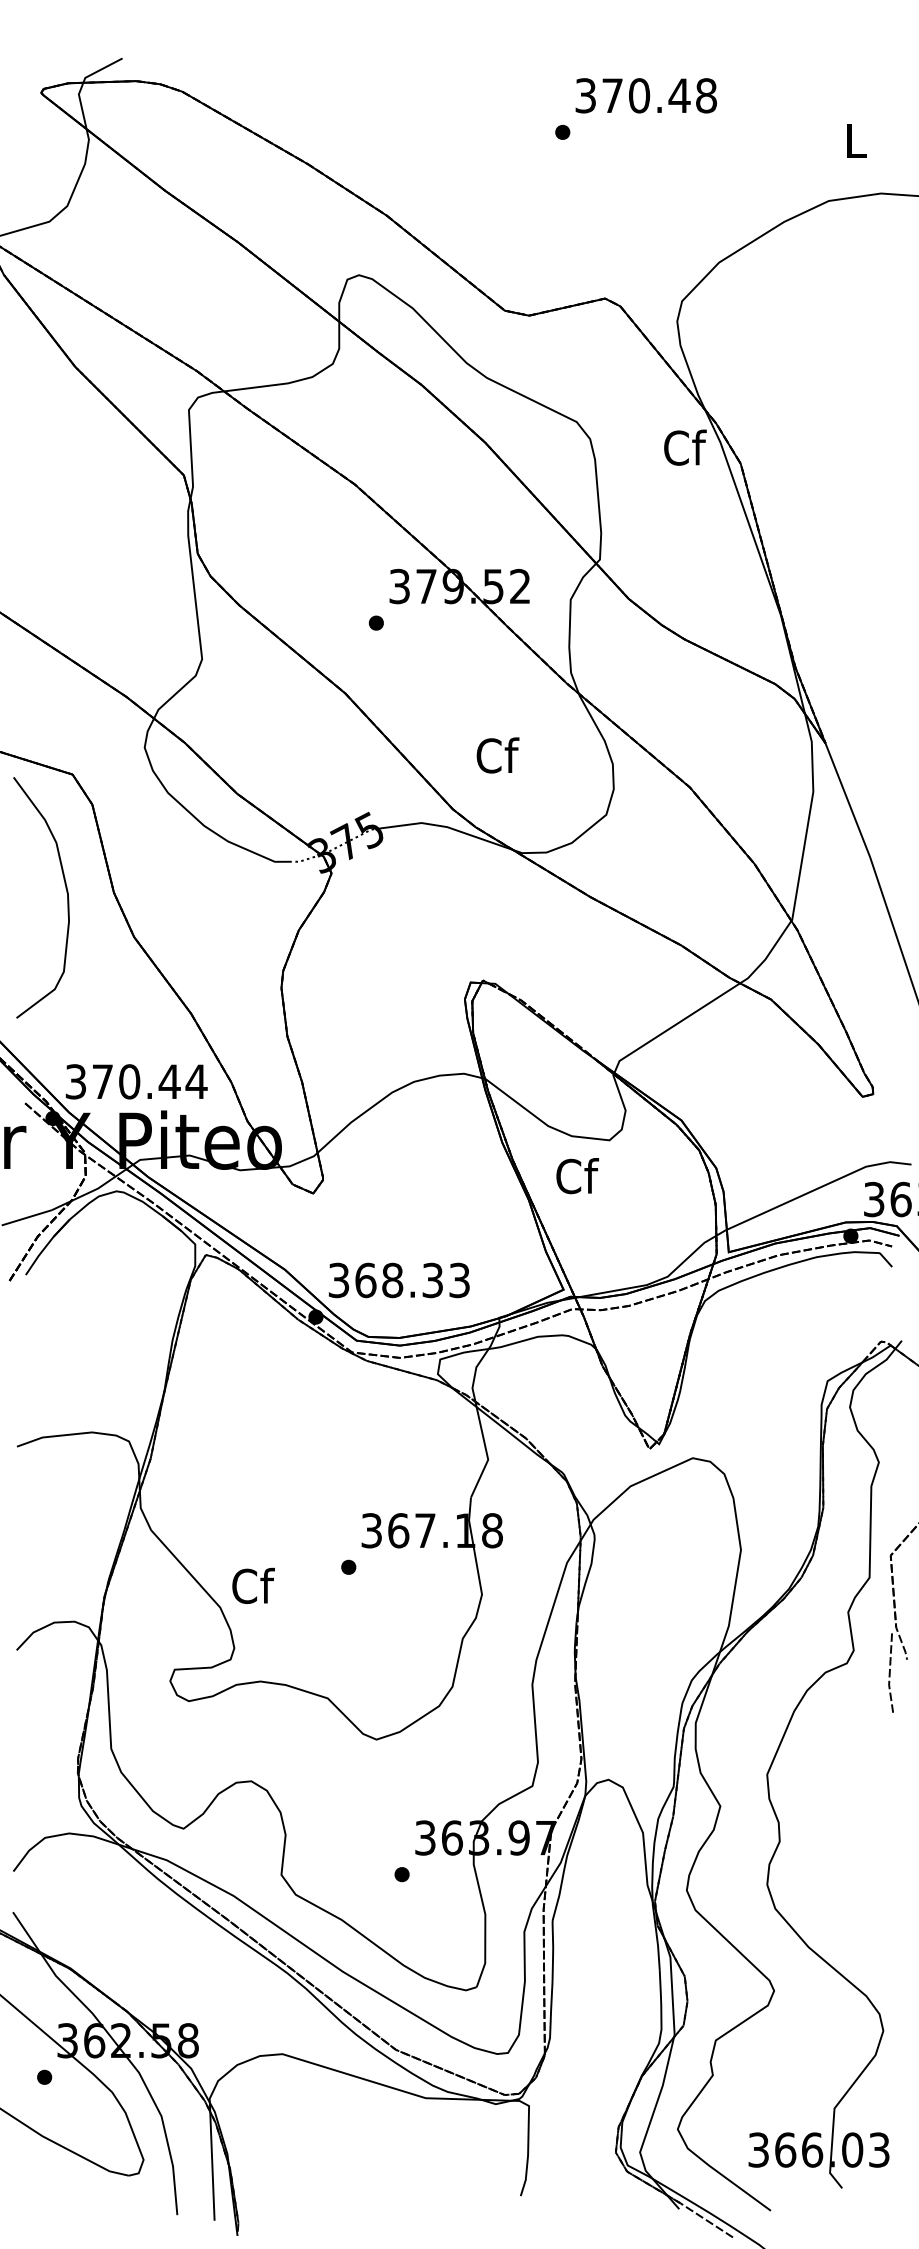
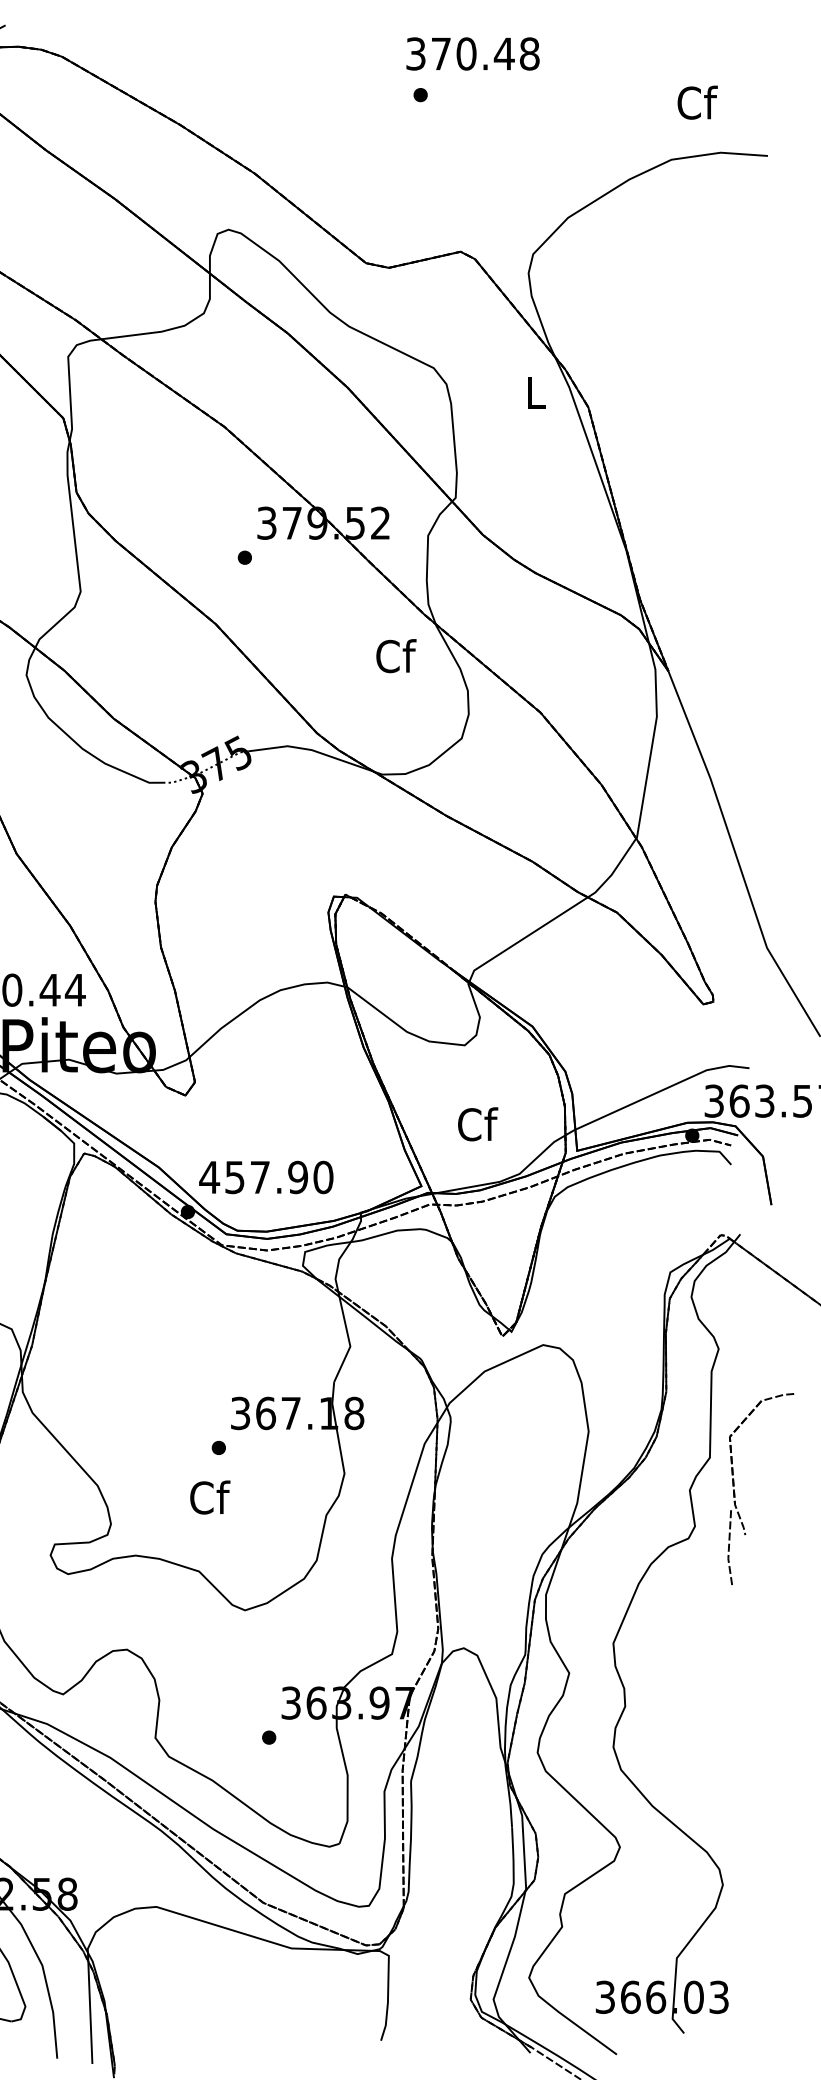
text: (645, 95) -> (472, 53), moved
text: (856, 140) -> (697, 102), L -> Cf
text: (685, 447) -> (536, 392), Cf -> L
text: (497, 755) -> (395, 656), moved
text: (577, 1176) -> (477, 1124), moved
text: (398, 1280) -> (265, 1177), 368.33 -> 457.90
text: (253, 1585) -> (210, 1497), moved

